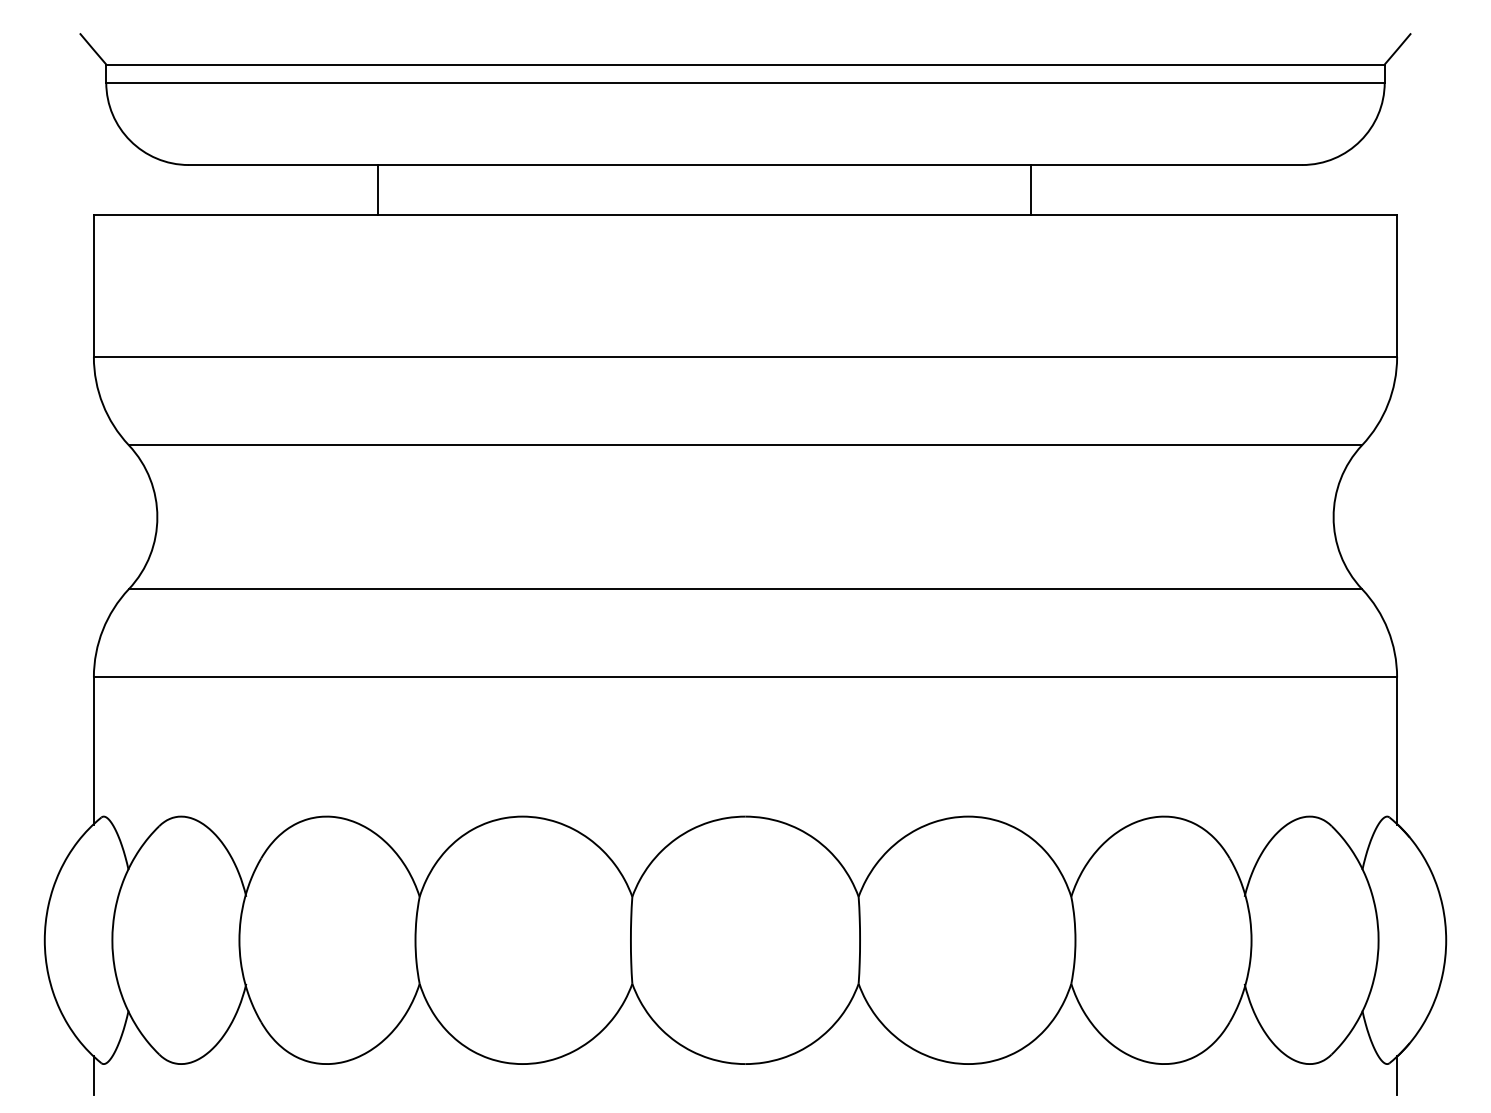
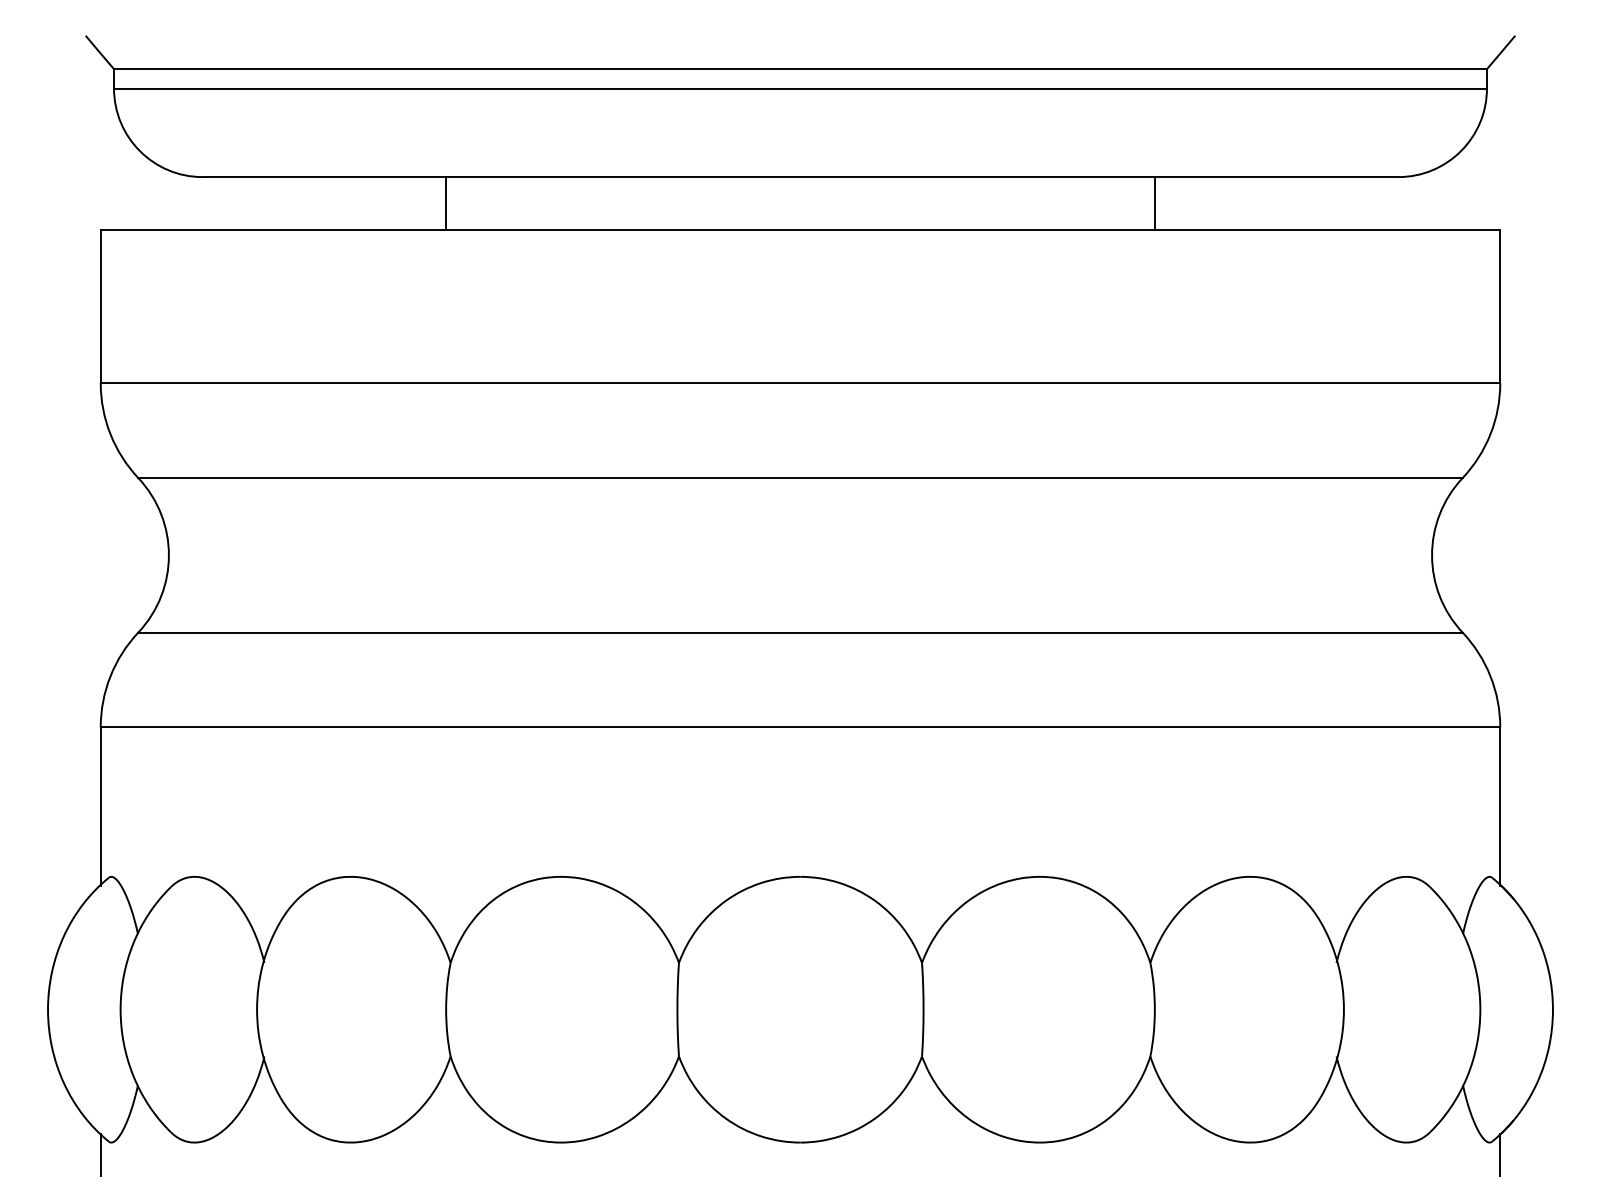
line: (378, 189) -> (446, 203), moved
line: (1030, 189) -> (1154, 203), moved

